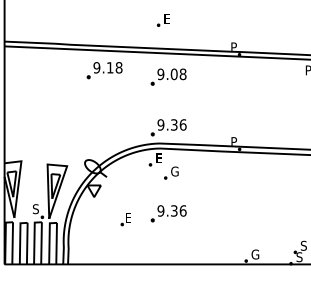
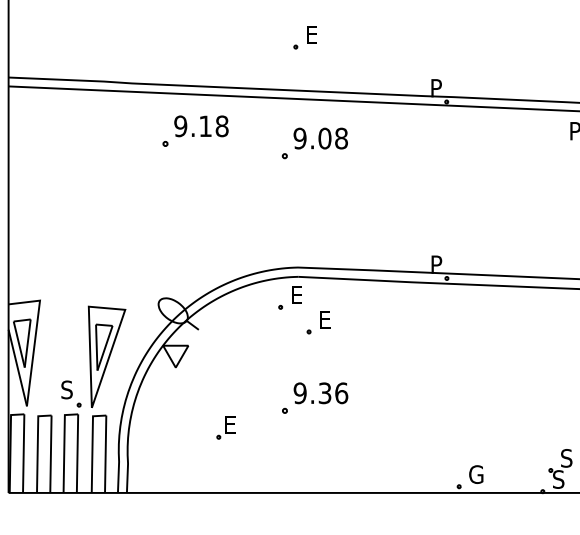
part: (168, 127) -> (314, 237), removed
text: (174, 171) -> (325, 319), G -> E
part: (125, 219) -> (224, 427), moved

